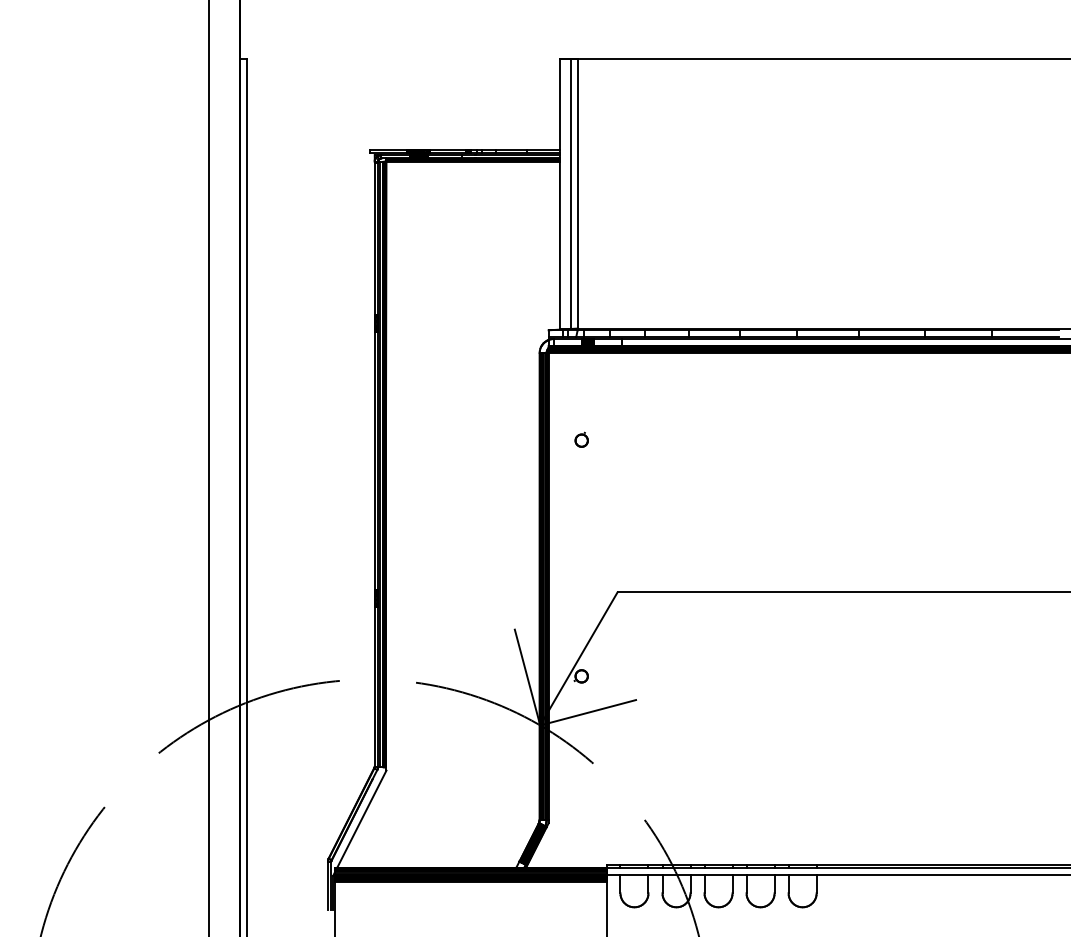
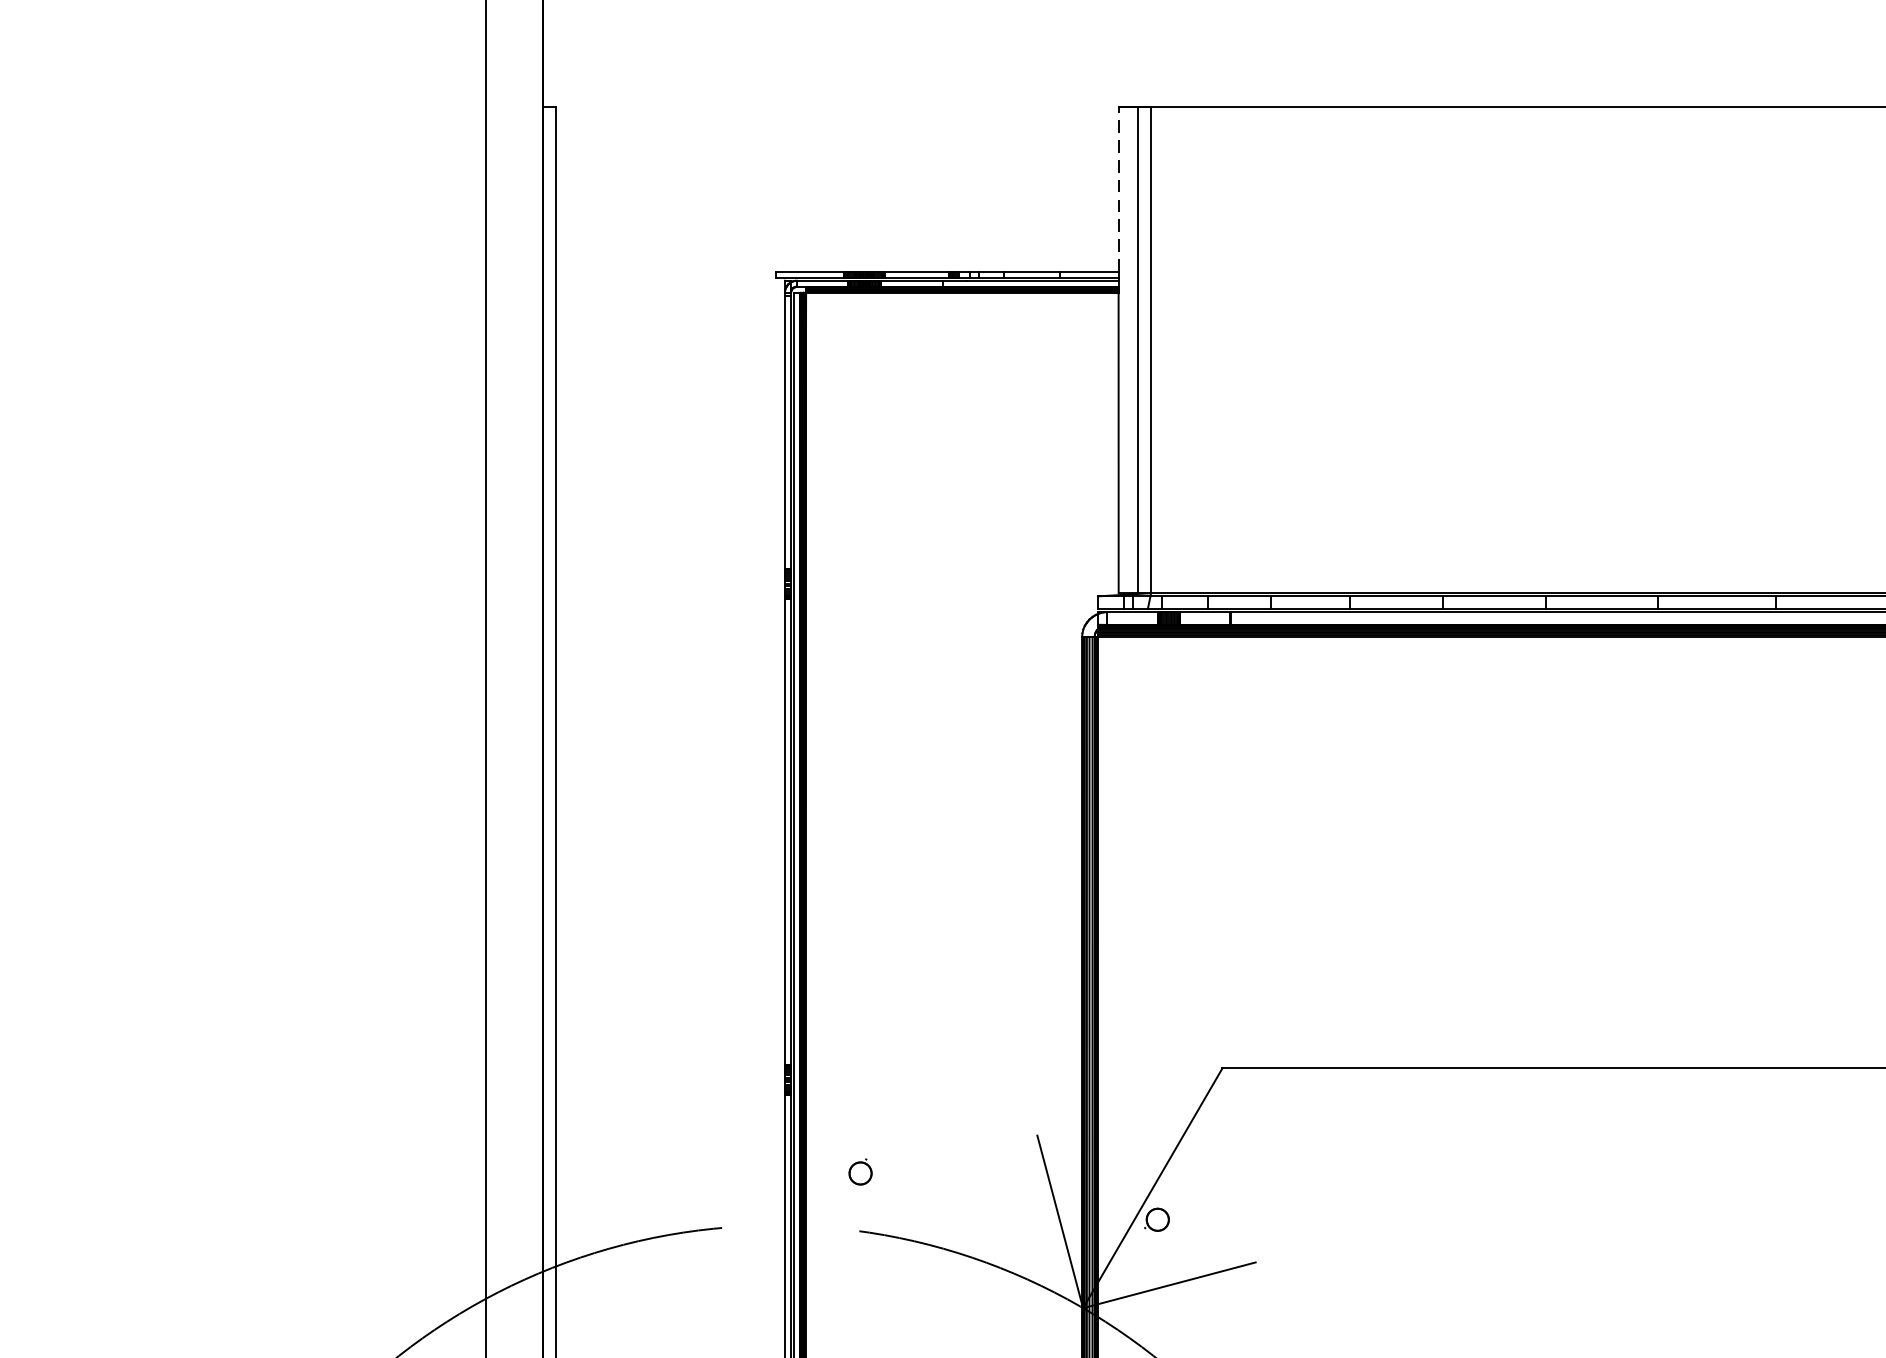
line: (559, 104) -> (1117, 189), solid -> dashed
part: (581, 439) -> (860, 1171), moved

